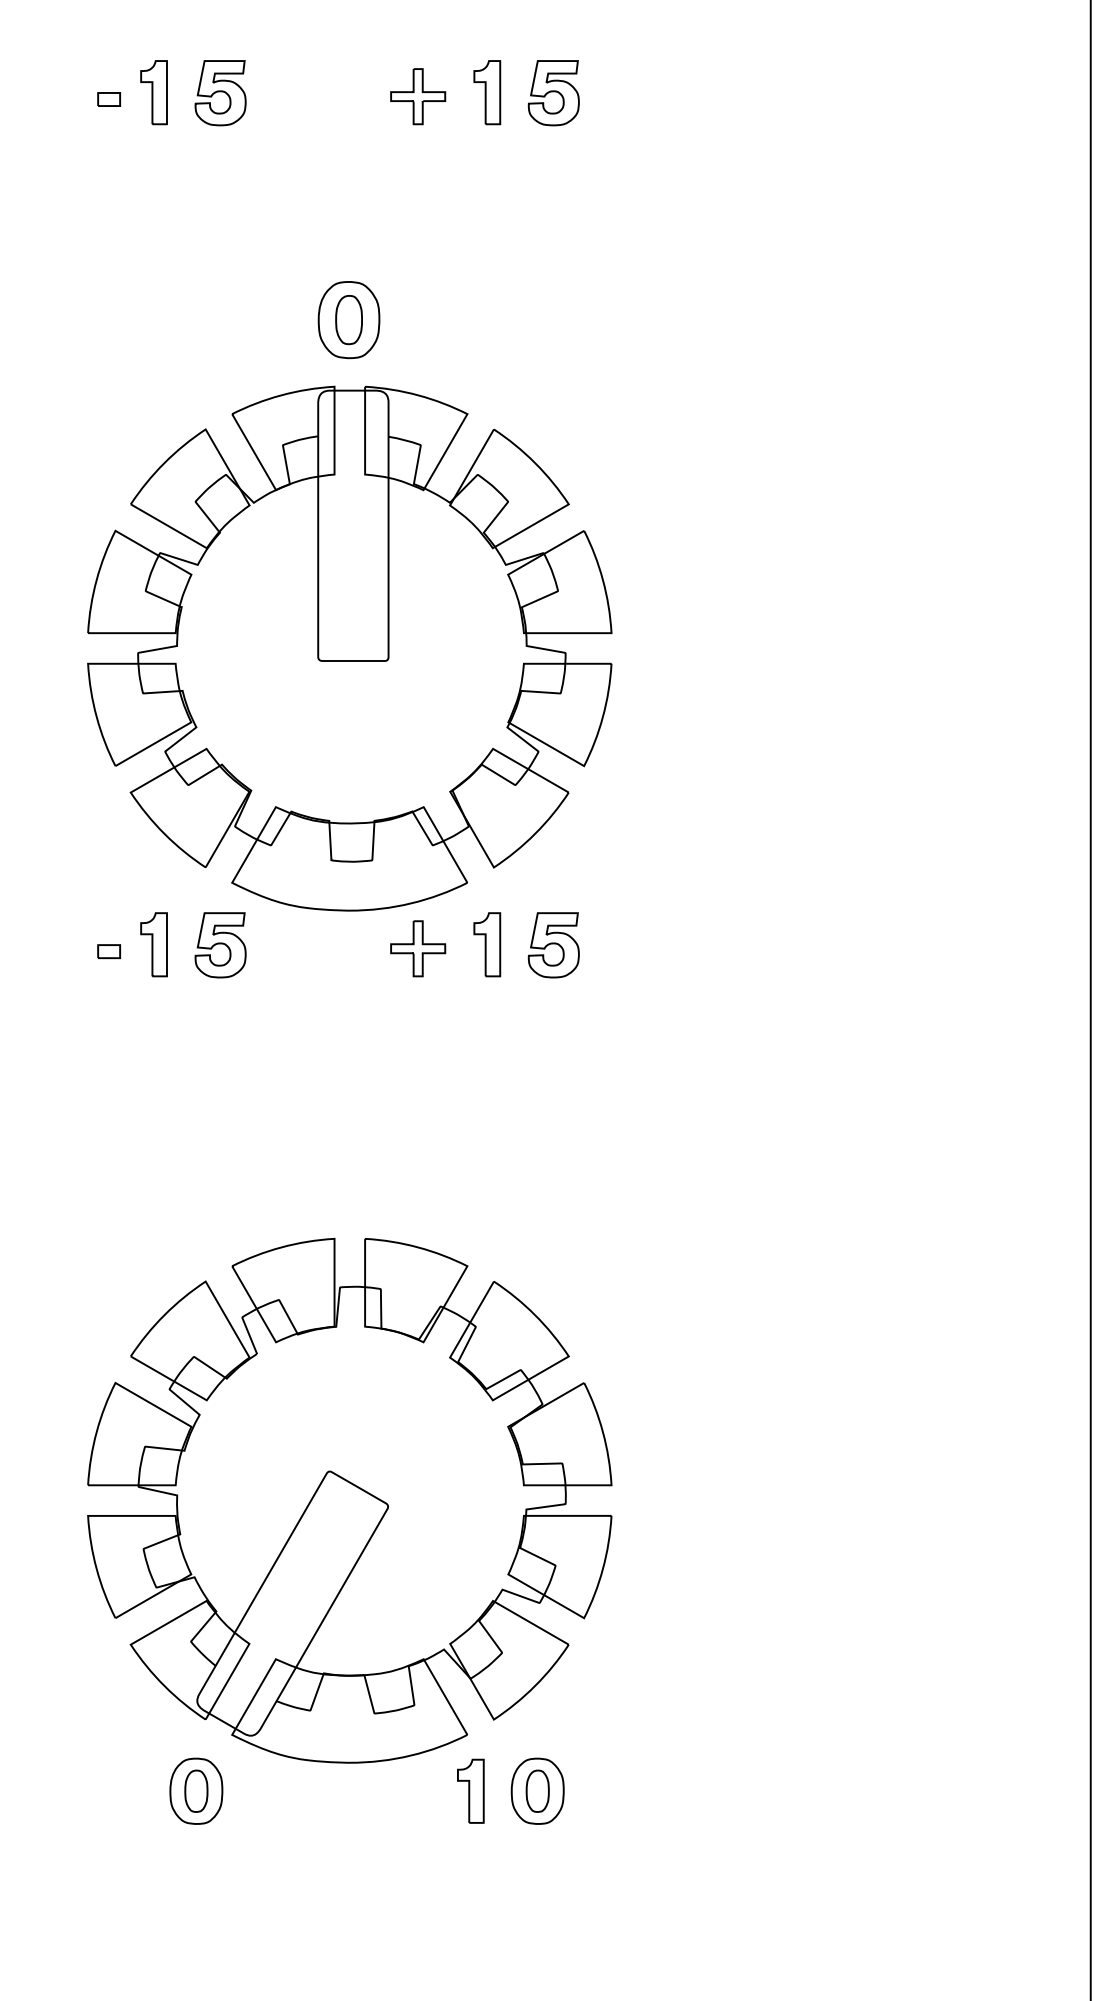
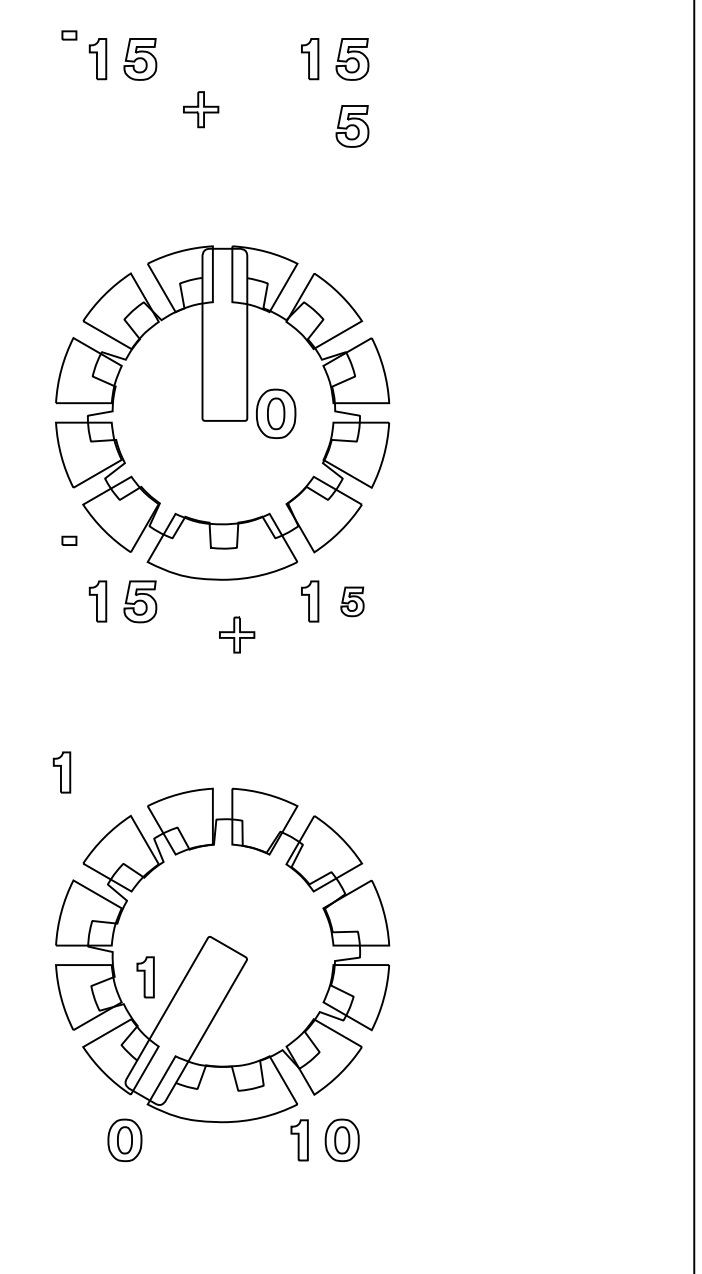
part: (418, 96) -> (201, 109), moved
part: (109, 99) -> (69, 35), moved
part: (553, 198) -> (352, 126), added
part: (349, 319) -> (276, 413), moved
part: (553, 944) -> (352, 601), size x0.7
part: (418, 947) -> (237, 634), moved
part: (109, 951) -> (69, 540), moved
part: (96, 1213) -> (61, 772), added
part: (228, 1535) -> (145, 977), added

